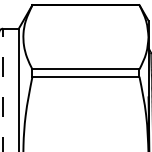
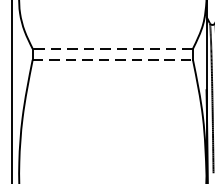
line: (85, 69) -> (112, 48), solid -> dashed
line: (85, 76) -> (112, 59), solid -> dashed

